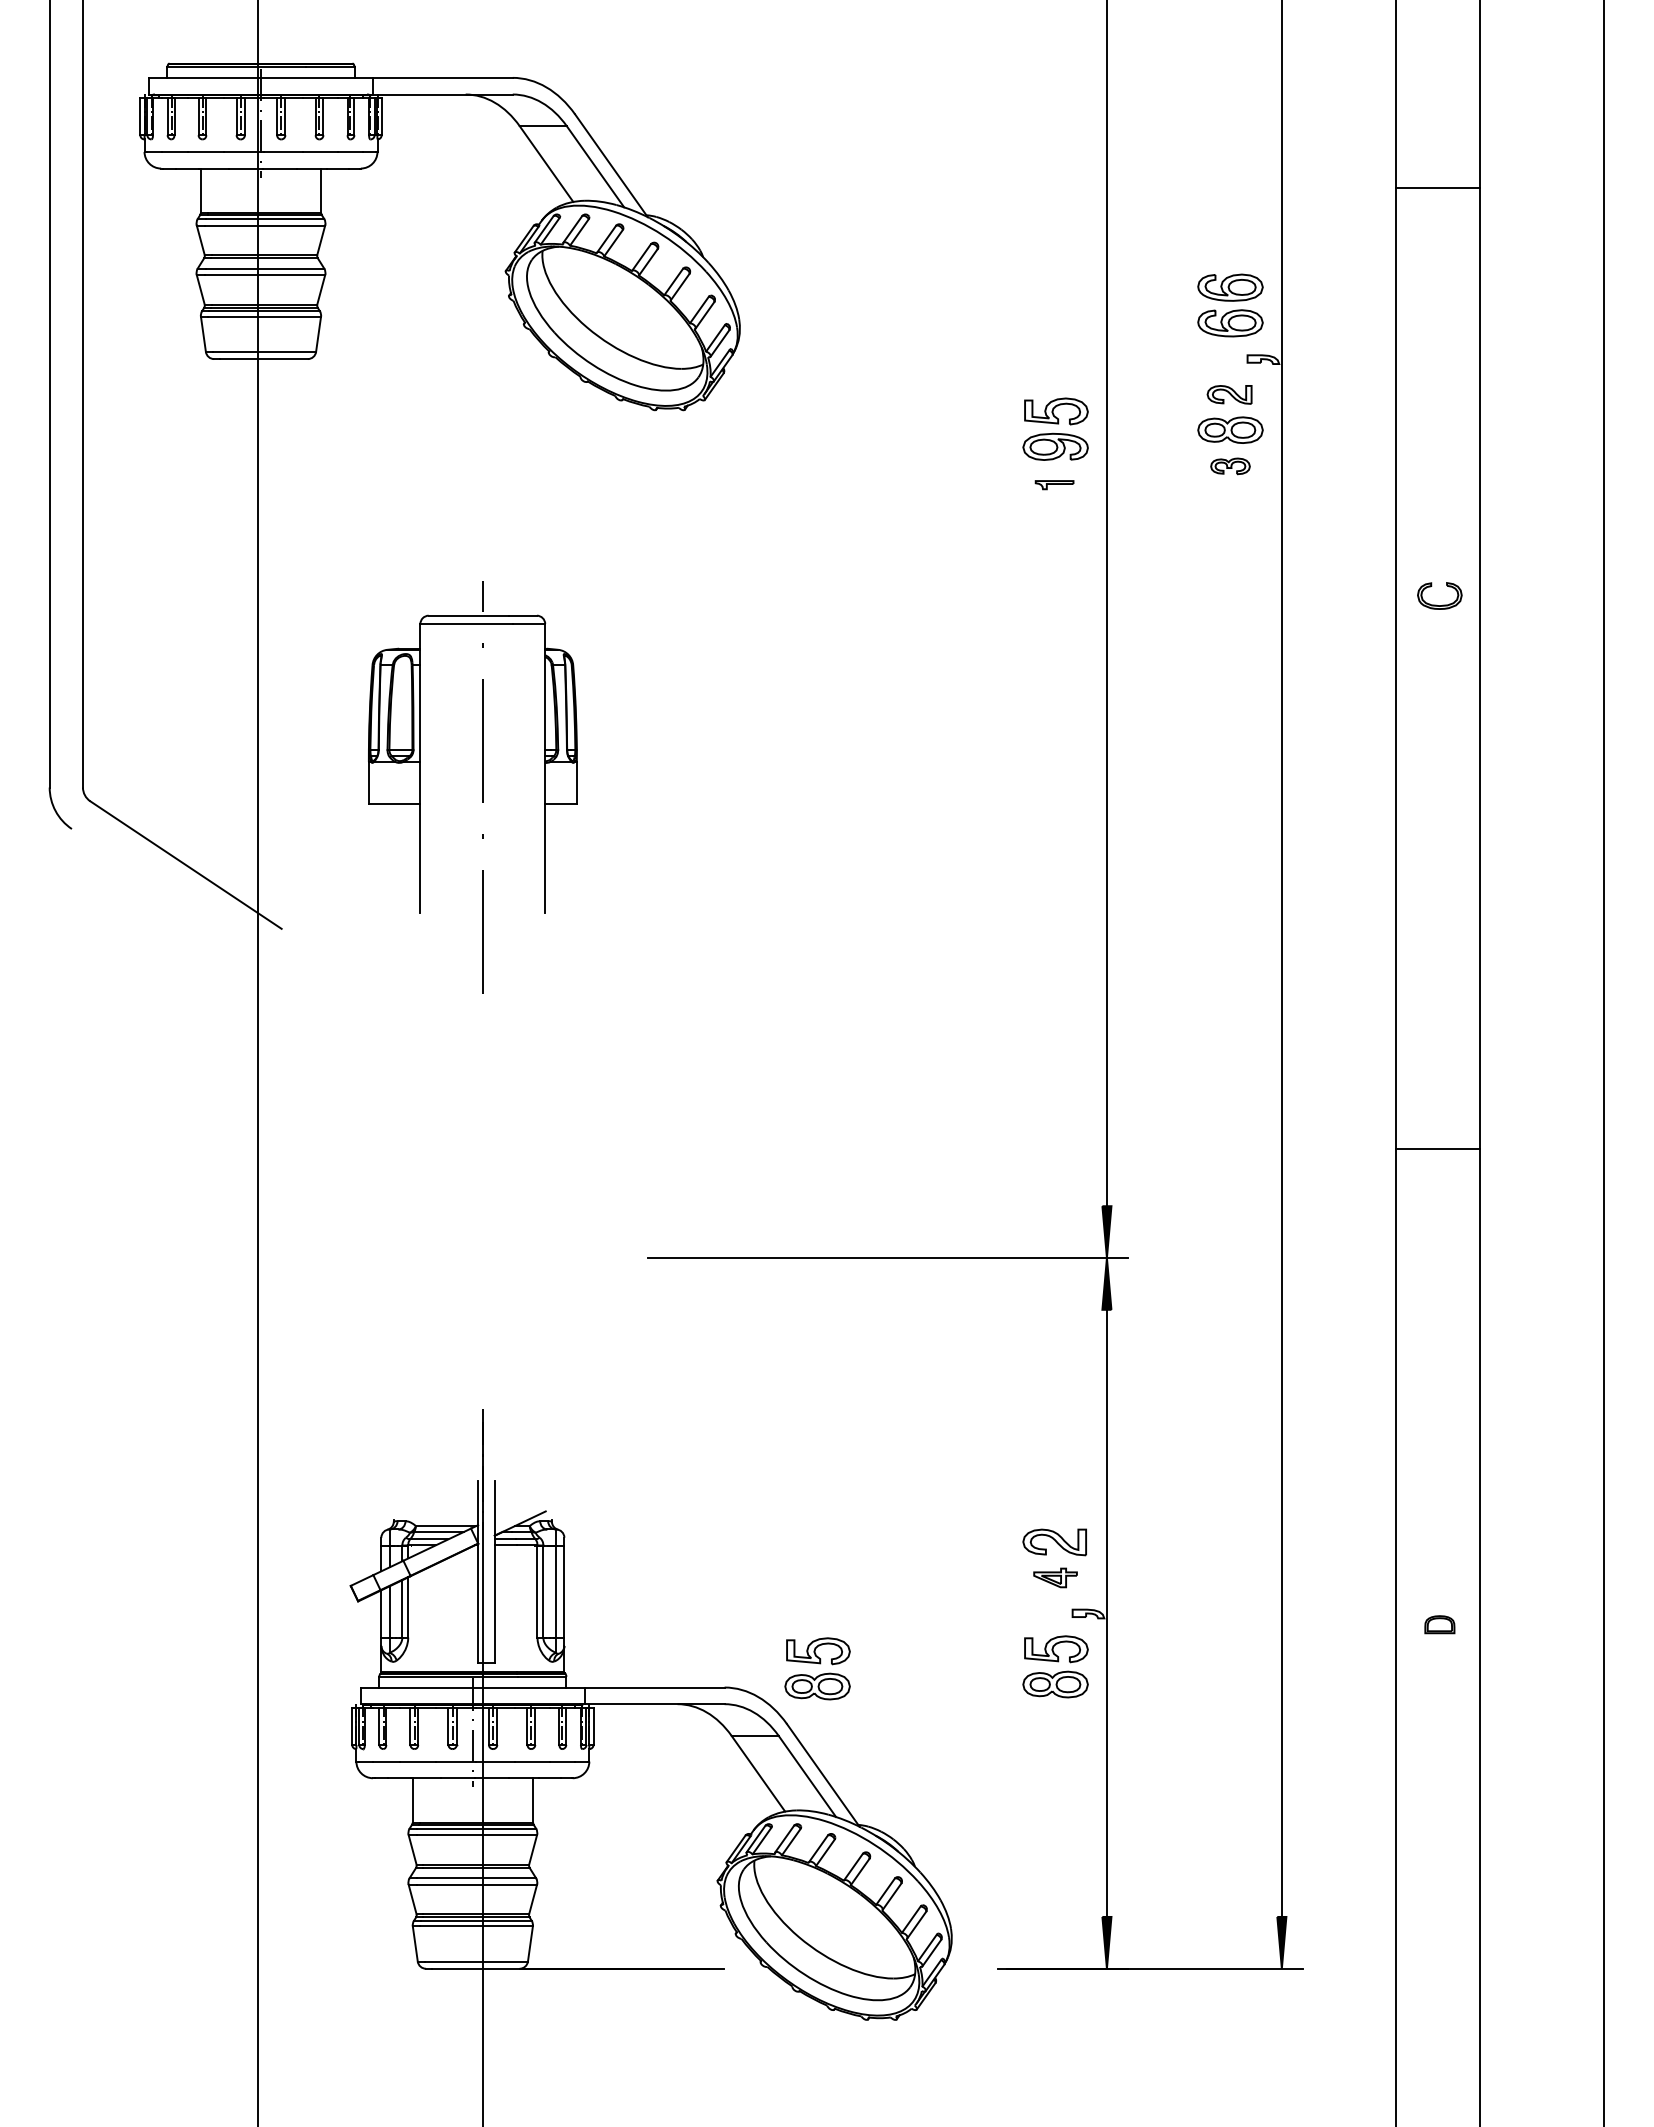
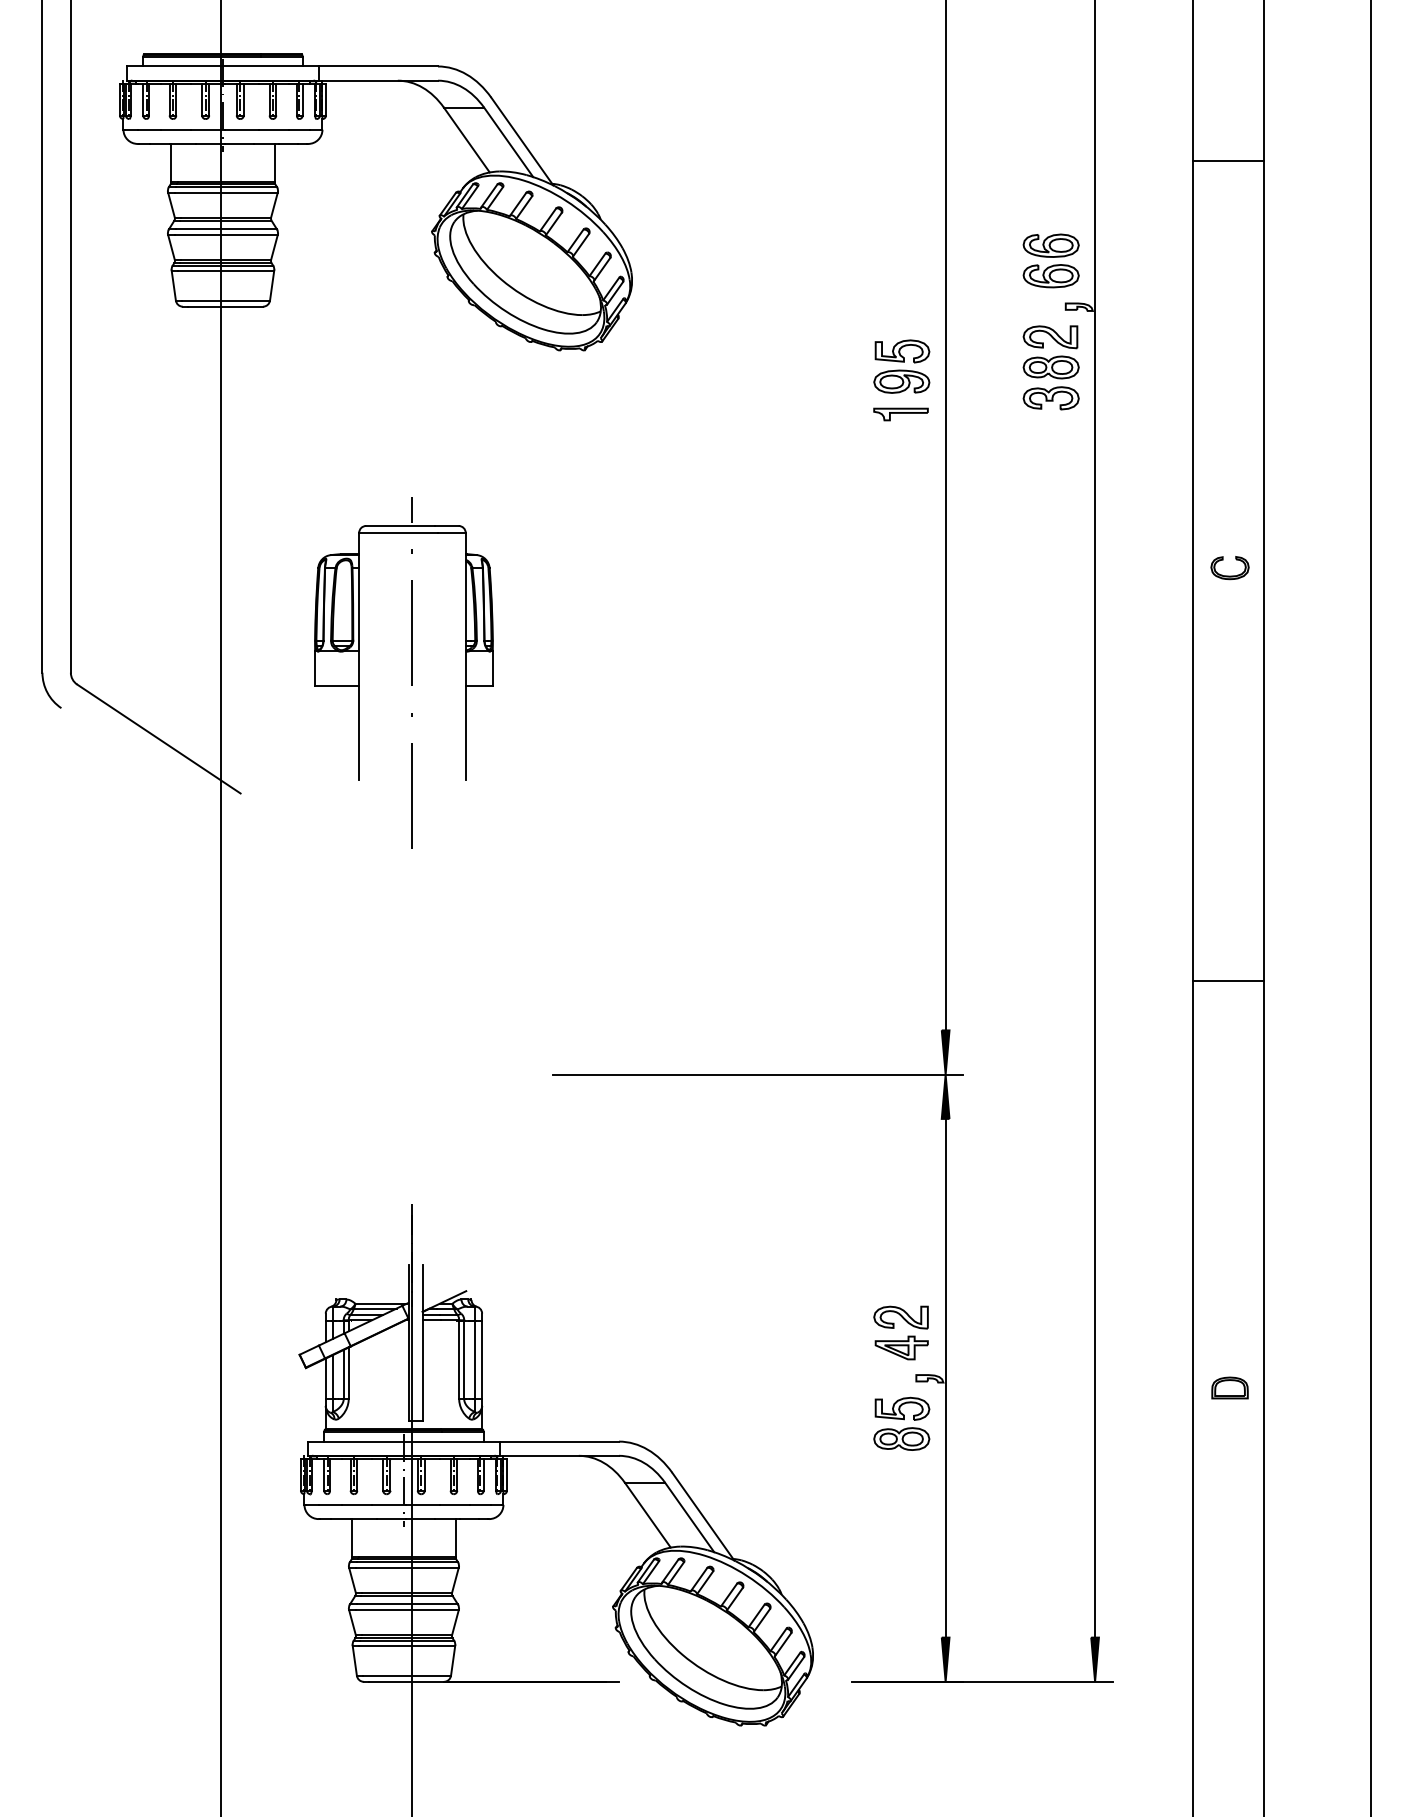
part: (1229, 394) -> (1050, 336), size x1.43
part: (1230, 466) -> (1051, 398), size x1.67
part: (1054, 484) -> (900, 413), size x1.67
part: (1436, 604) -> (1227, 575), moved
part: (1055, 1577) -> (901, 1347), size x1.43
part: (1439, 1624) -> (1229, 1387), size x1.43
part: (817, 1668) -> (698, 1425), removed

